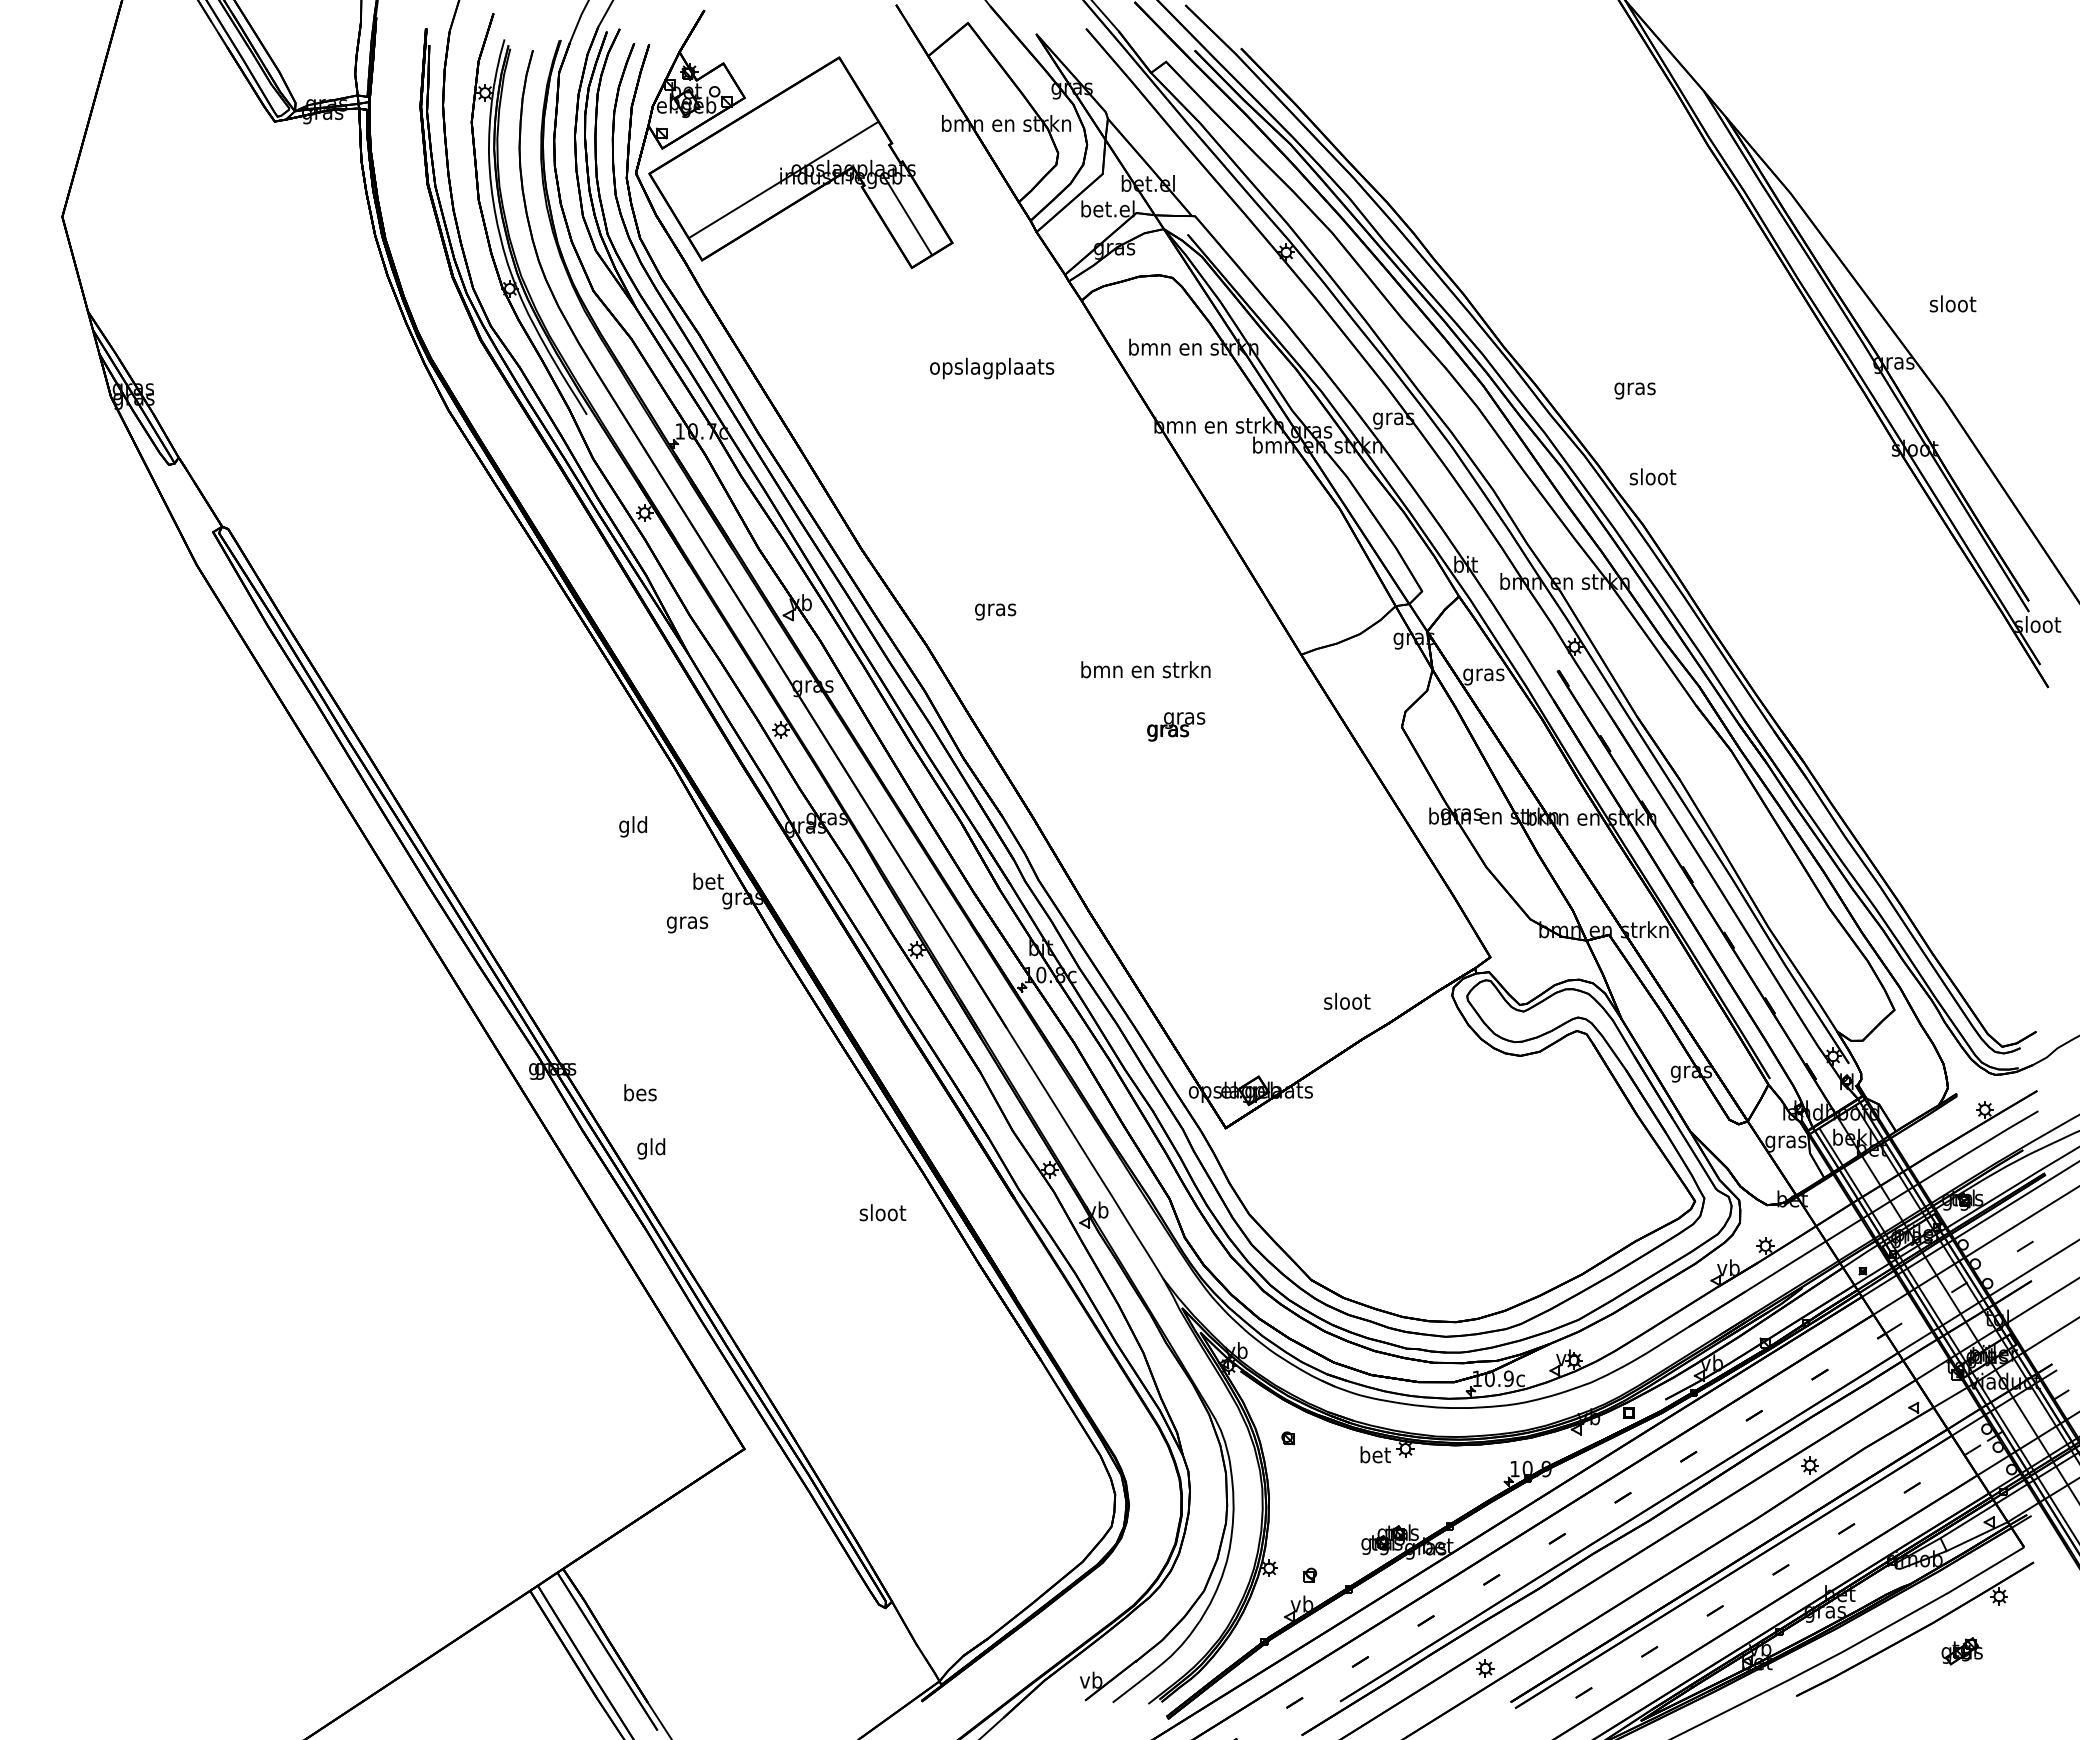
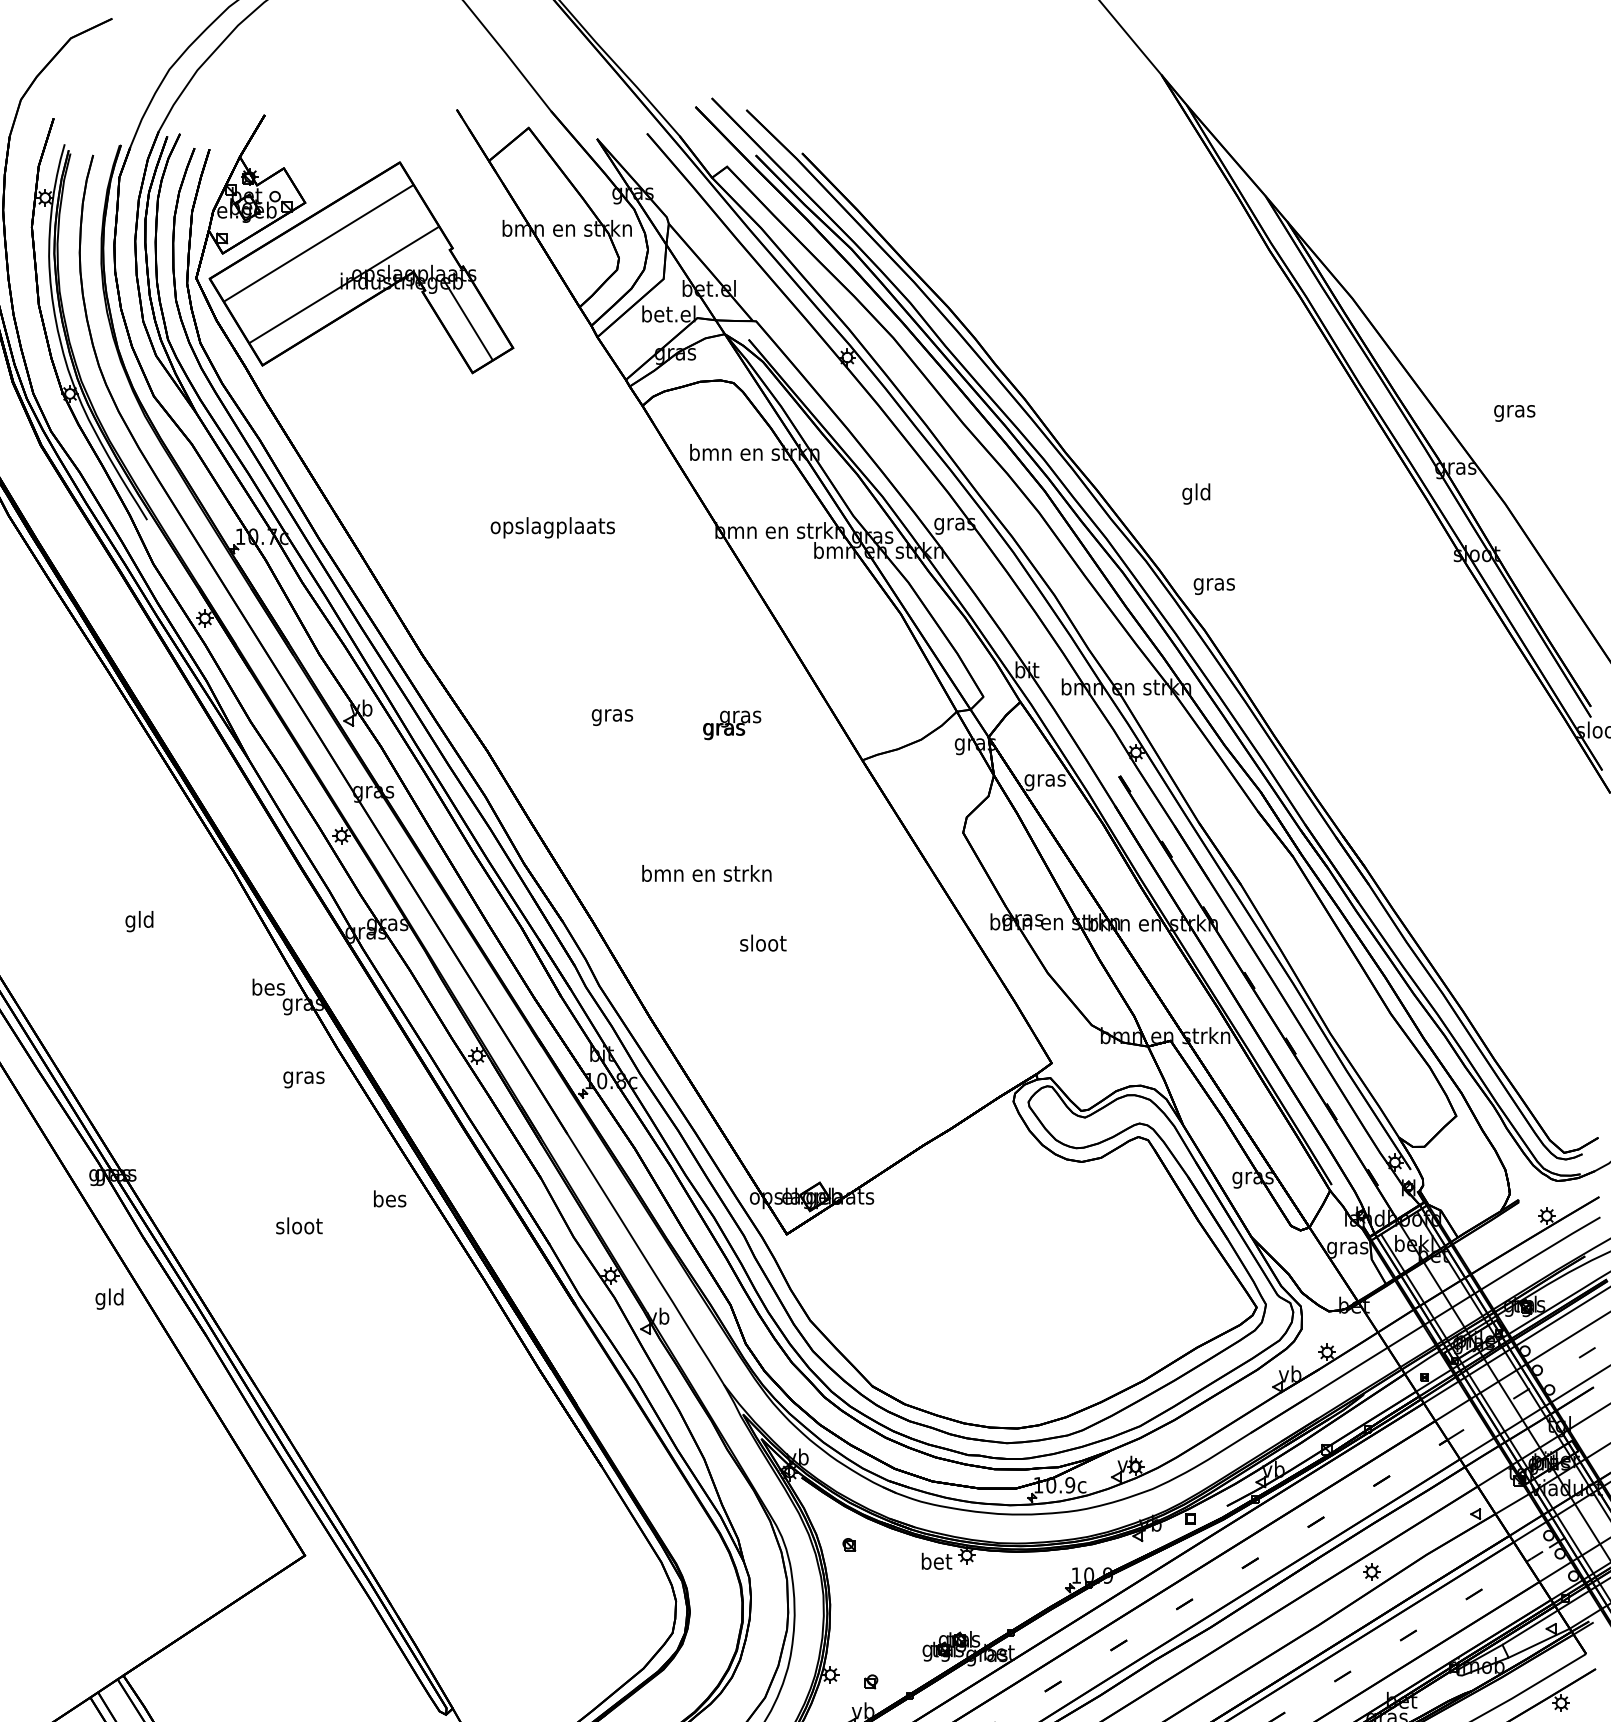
line: (757, 138) -> (317, 243), added
text: (1952, 305) -> (1514, 410), sloot -> gras
text: (992, 368) -> (553, 527), moved
text: (1634, 388) -> (1196, 493), gras -> gld
text: (1652, 478) -> (1214, 583), sloot -> gras
text: (995, 611) -> (612, 717), moved
text: (1145, 669) -> (706, 873), moved
text: (1176, 726) -> (732, 725), moved
text: (632, 826) -> (138, 921), moved
text: (708, 880) -> (268, 986), bet -> bes
text: (687, 924) -> (303, 1079), moved
text: (1347, 1000) -> (763, 942), moved
text: (640, 1092) -> (390, 1198), moved
text: (651, 1148) -> (109, 1298), moved
text: (882, 1212) -> (298, 1225), moved

